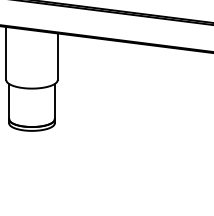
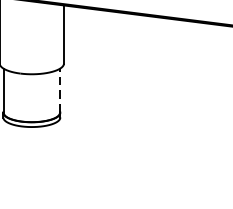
line: (54, 101) -> (59, 90), solid -> dashed

